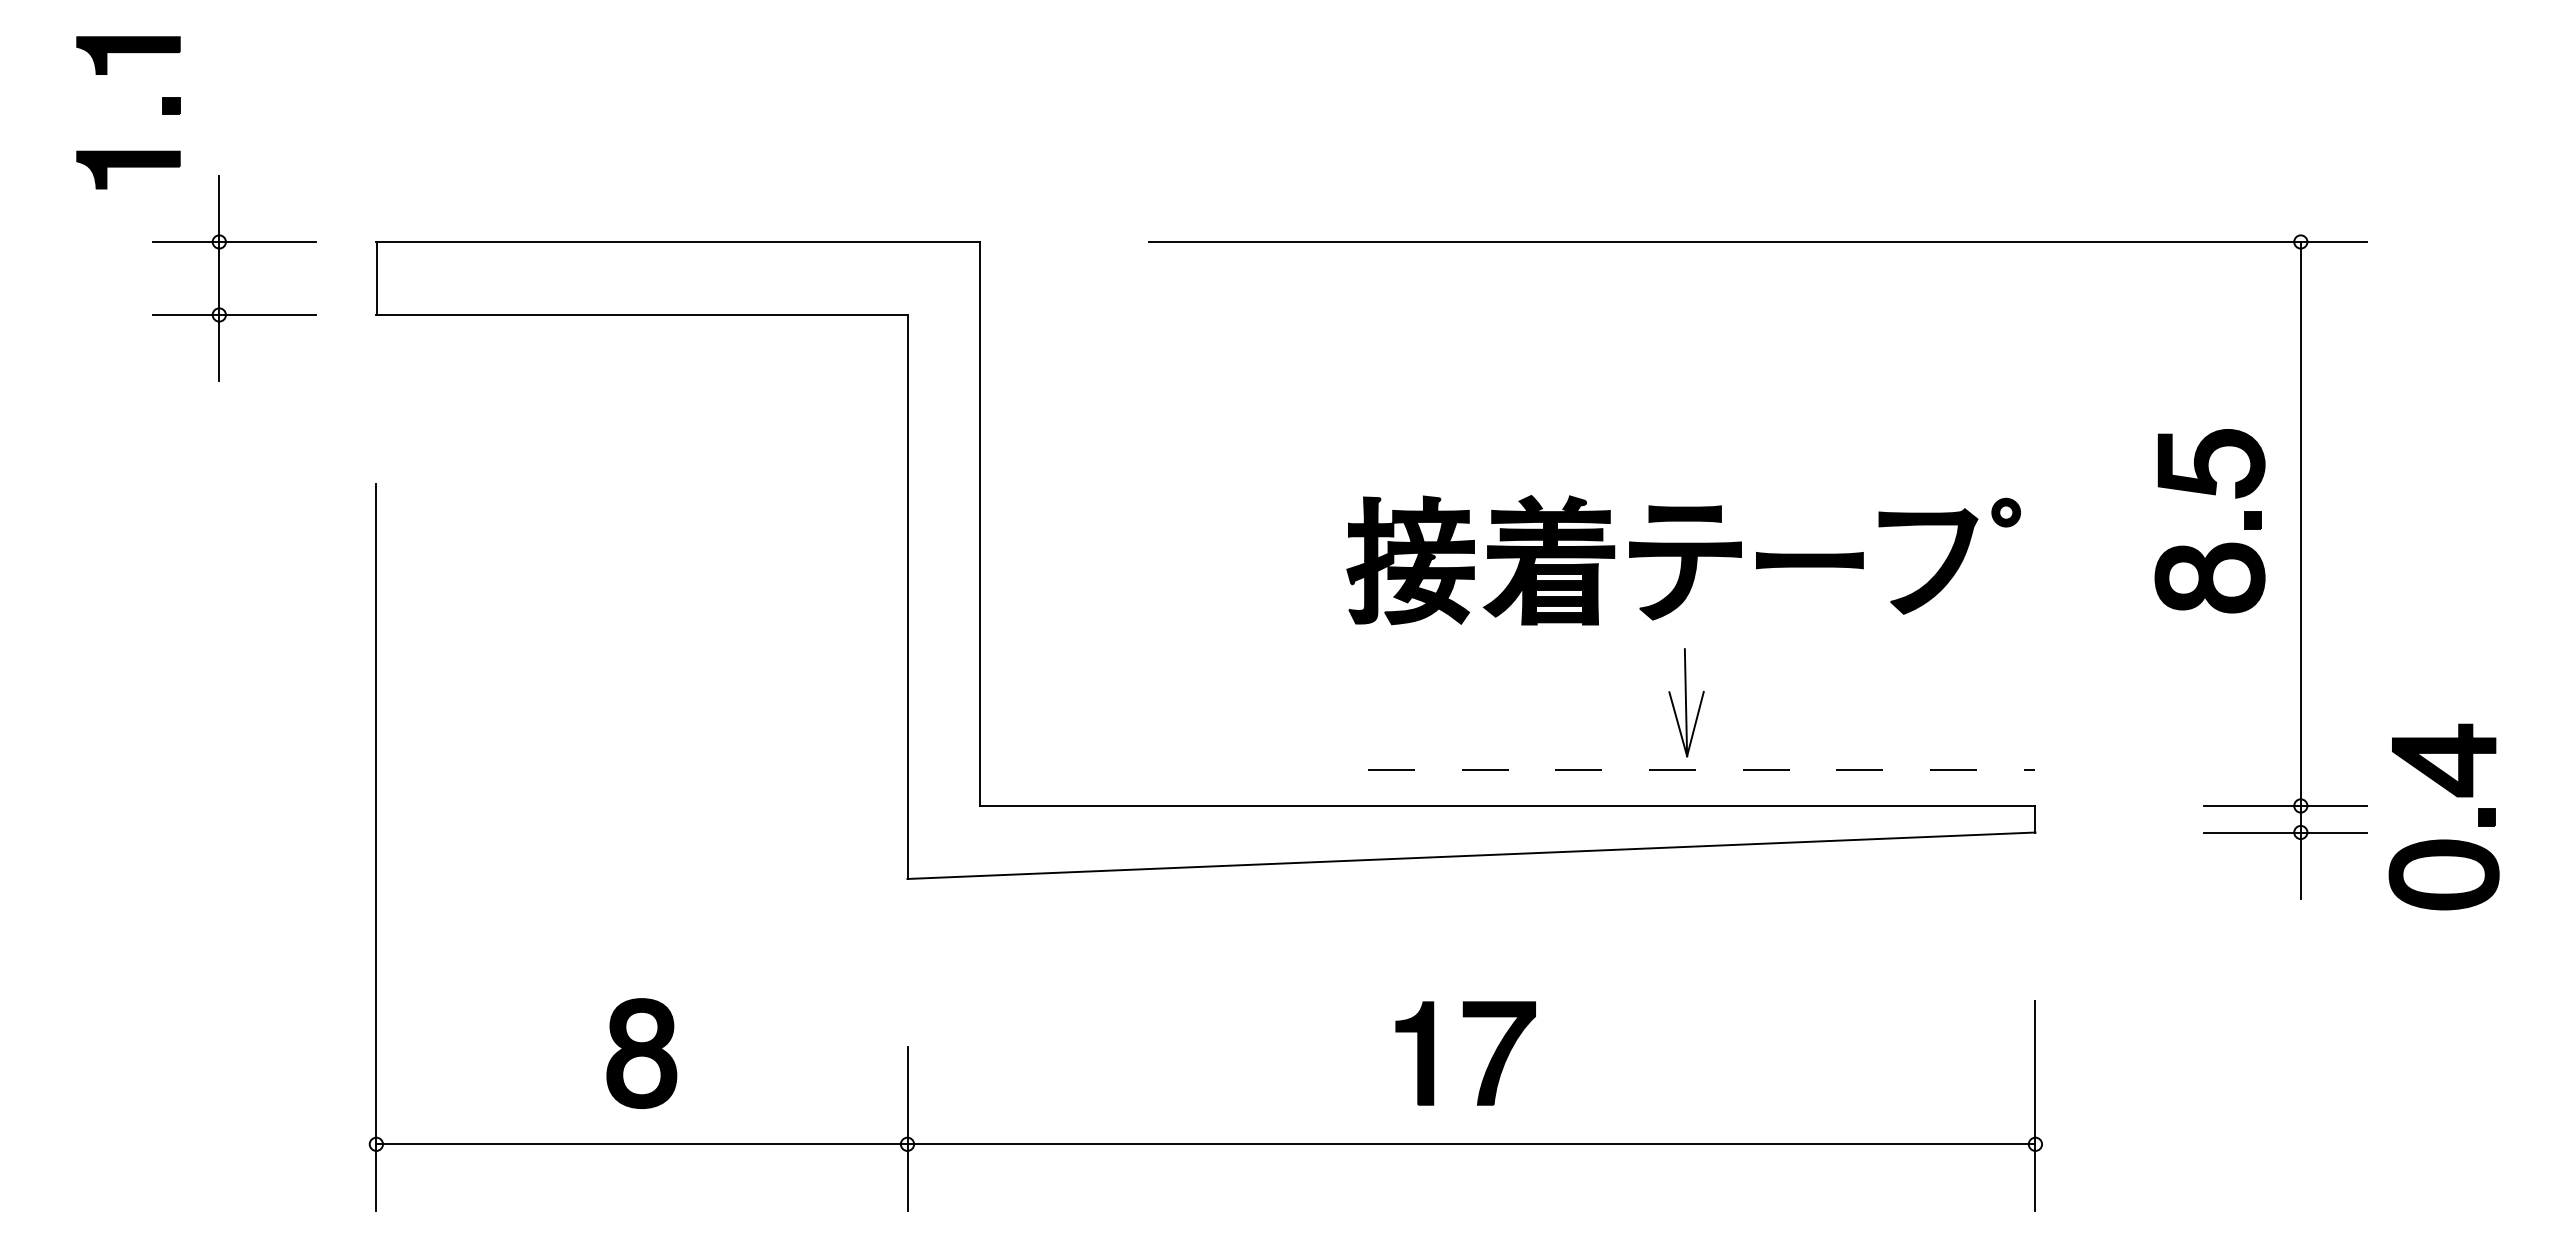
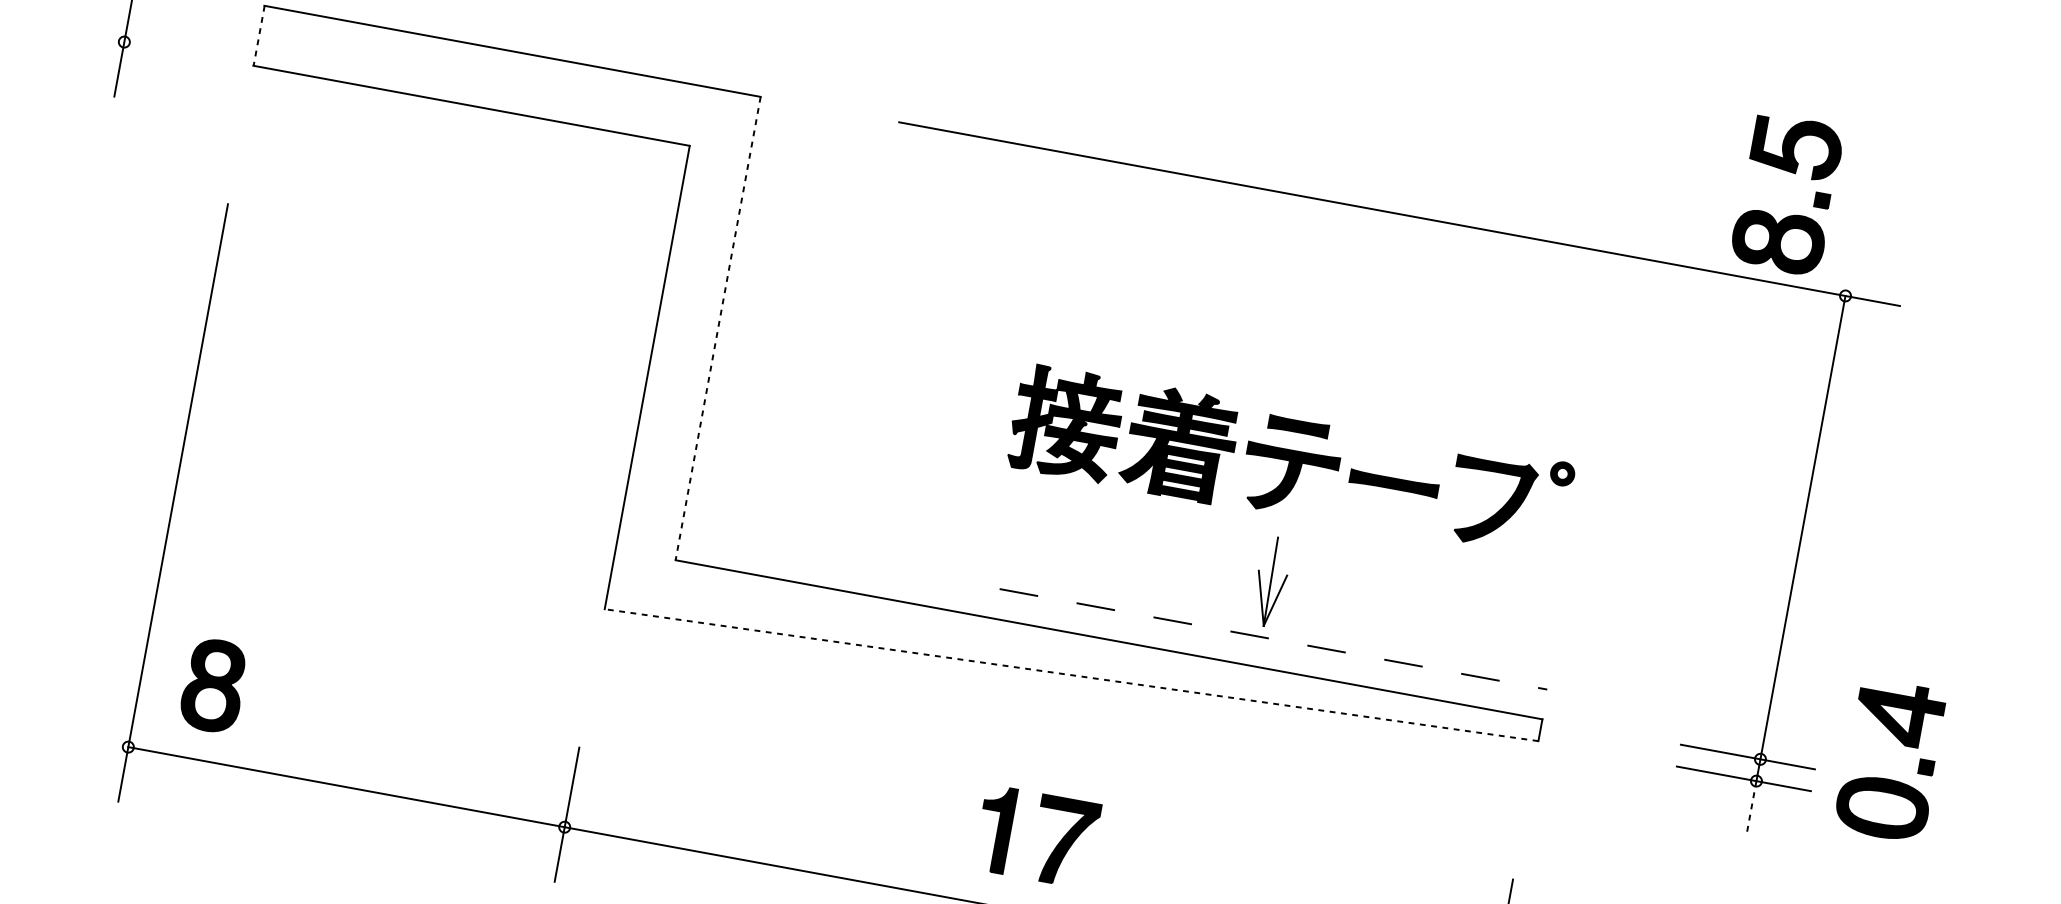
line: (376, 279) -> (258, 36), solid -> dashed
line: (234, 314) -> (136, 43), removed
line: (980, 524) -> (718, 328), solid -> dashed
part: (2217, 545) -> (1789, 215), moved
part: (2443, 839) -> (1887, 778), moved
line: (1470, 855) -> (1070, 674), solid -> dashed
line: (2300, 866) -> (1751, 809), solid -> dashed
part: (641, 1053) -> (213, 685), moved

